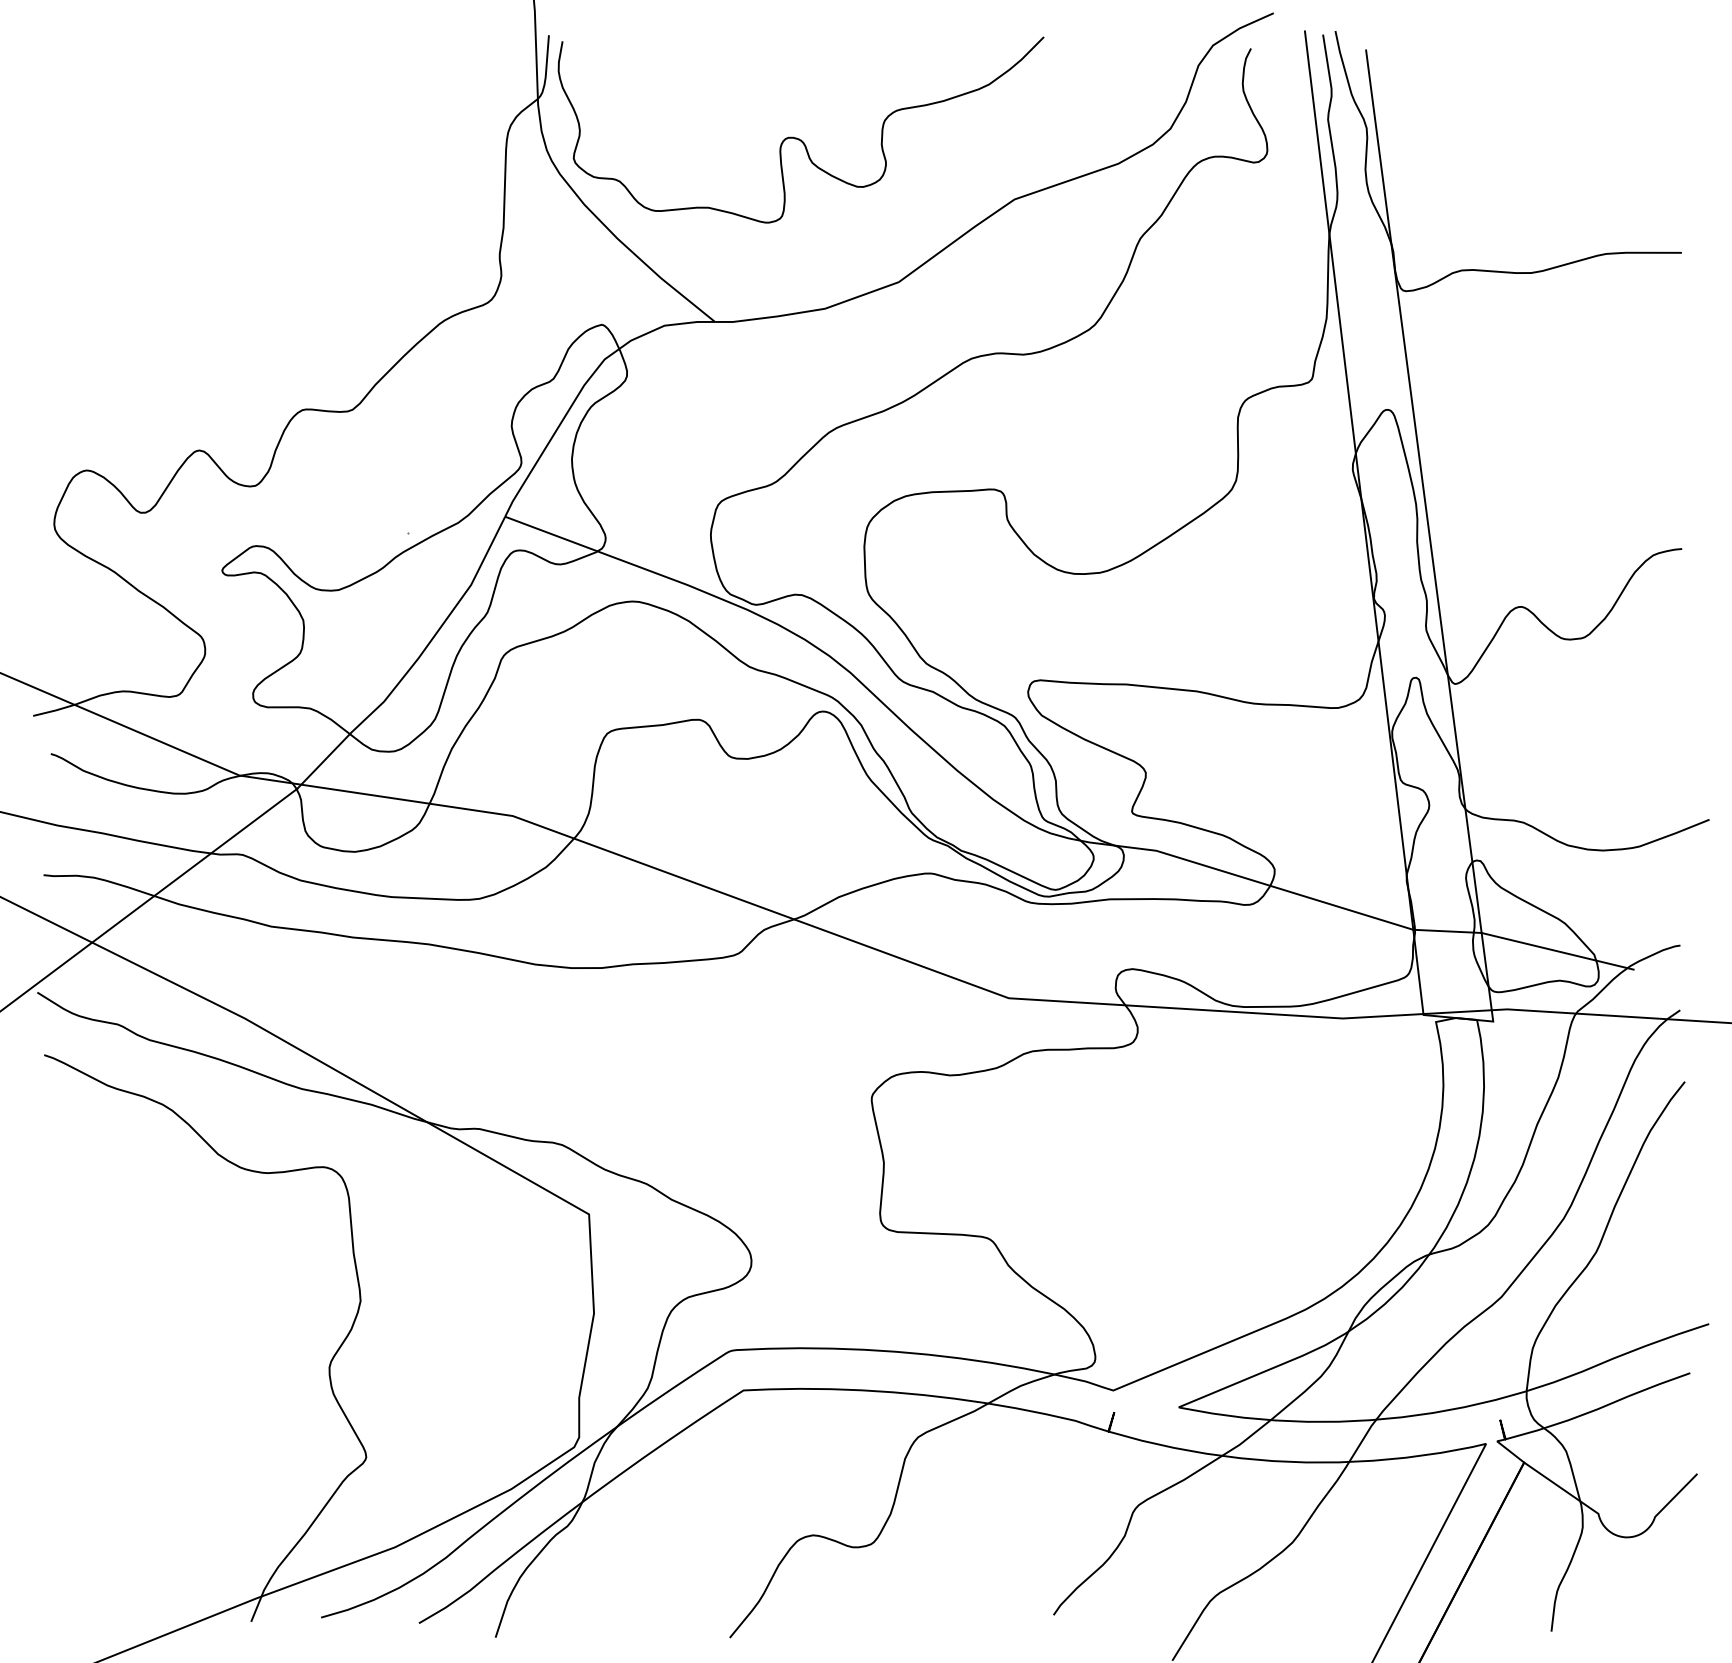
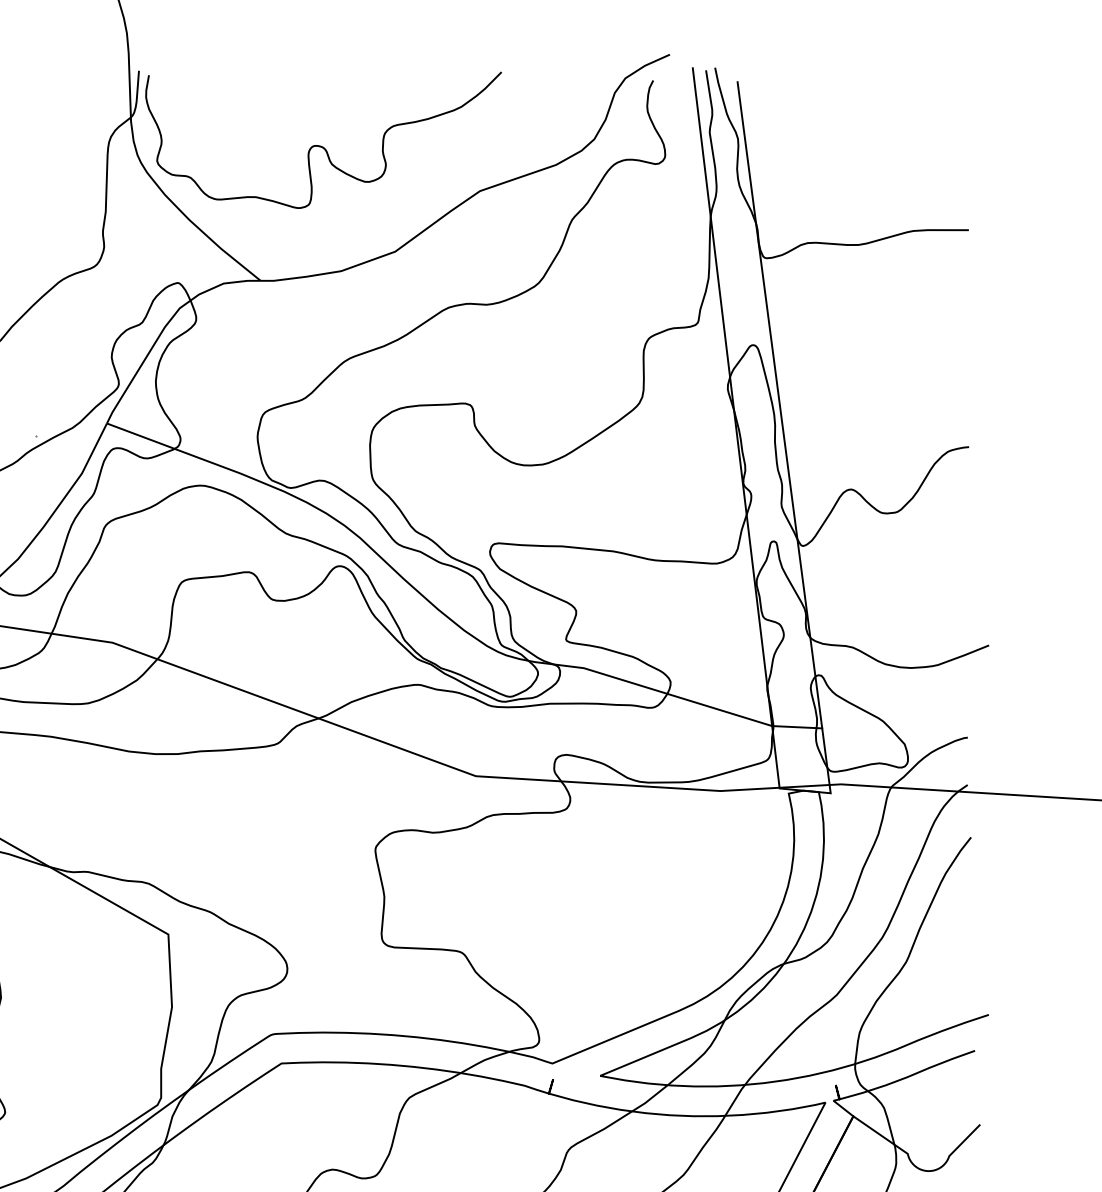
line: (1557, 950) -> (877, 741), removed

